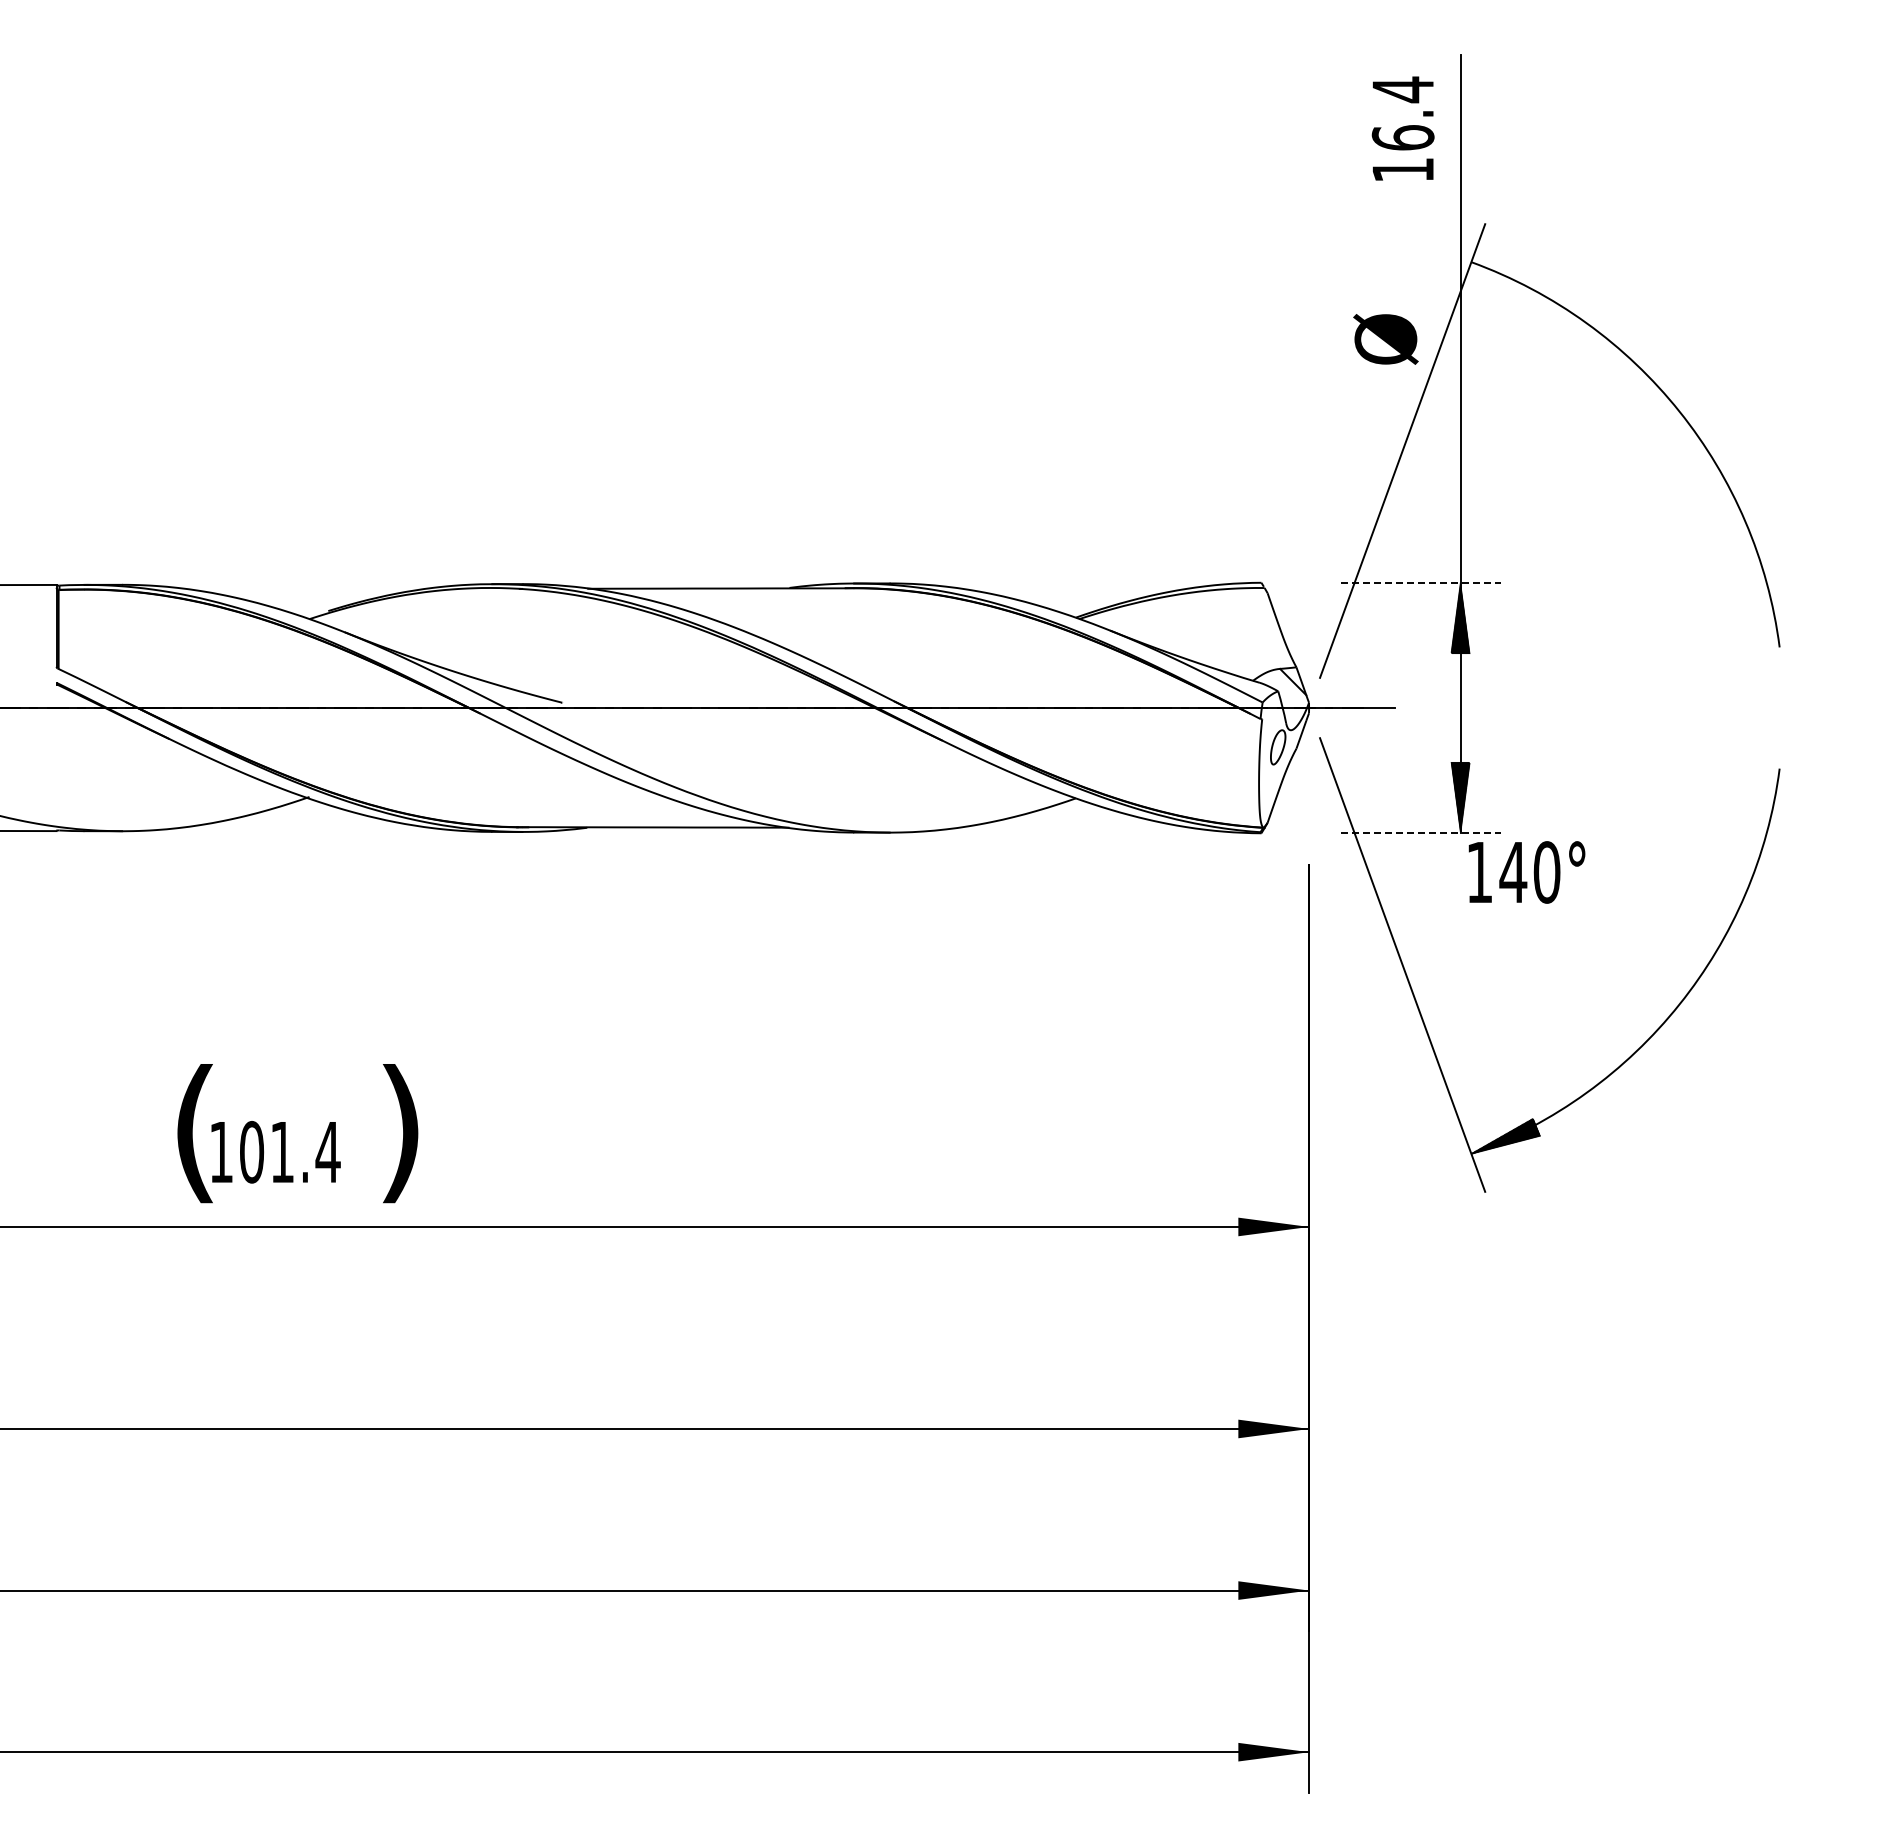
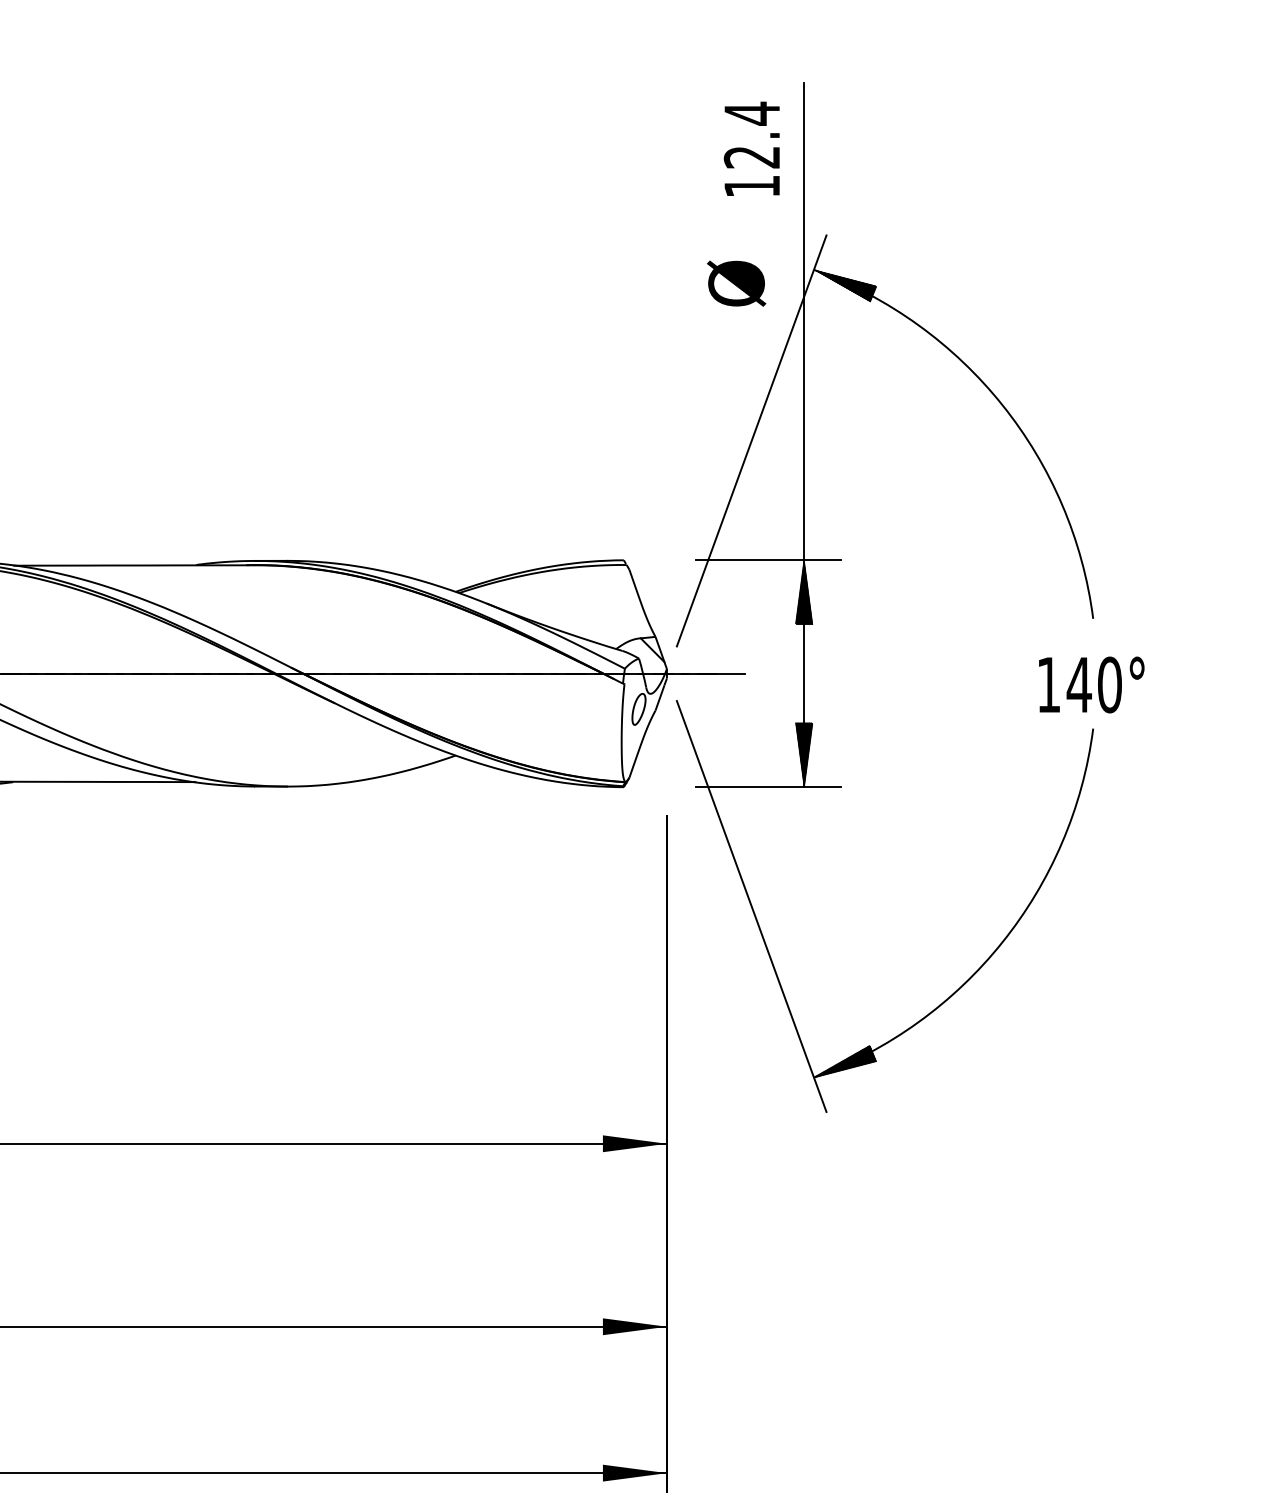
text: (1402, 137) -> (751, 156), 16.4 -> 12.4
hatch: (1505, 279) -> (844, 285), added
text: (1385, 339) -> (736, 283), moved
line: (1421, 582) -> (768, 560), dashed -> solid
line: (1421, 833) -> (768, 787), dashed -> solid
text: (1526, 872) -> (1091, 685), moved

